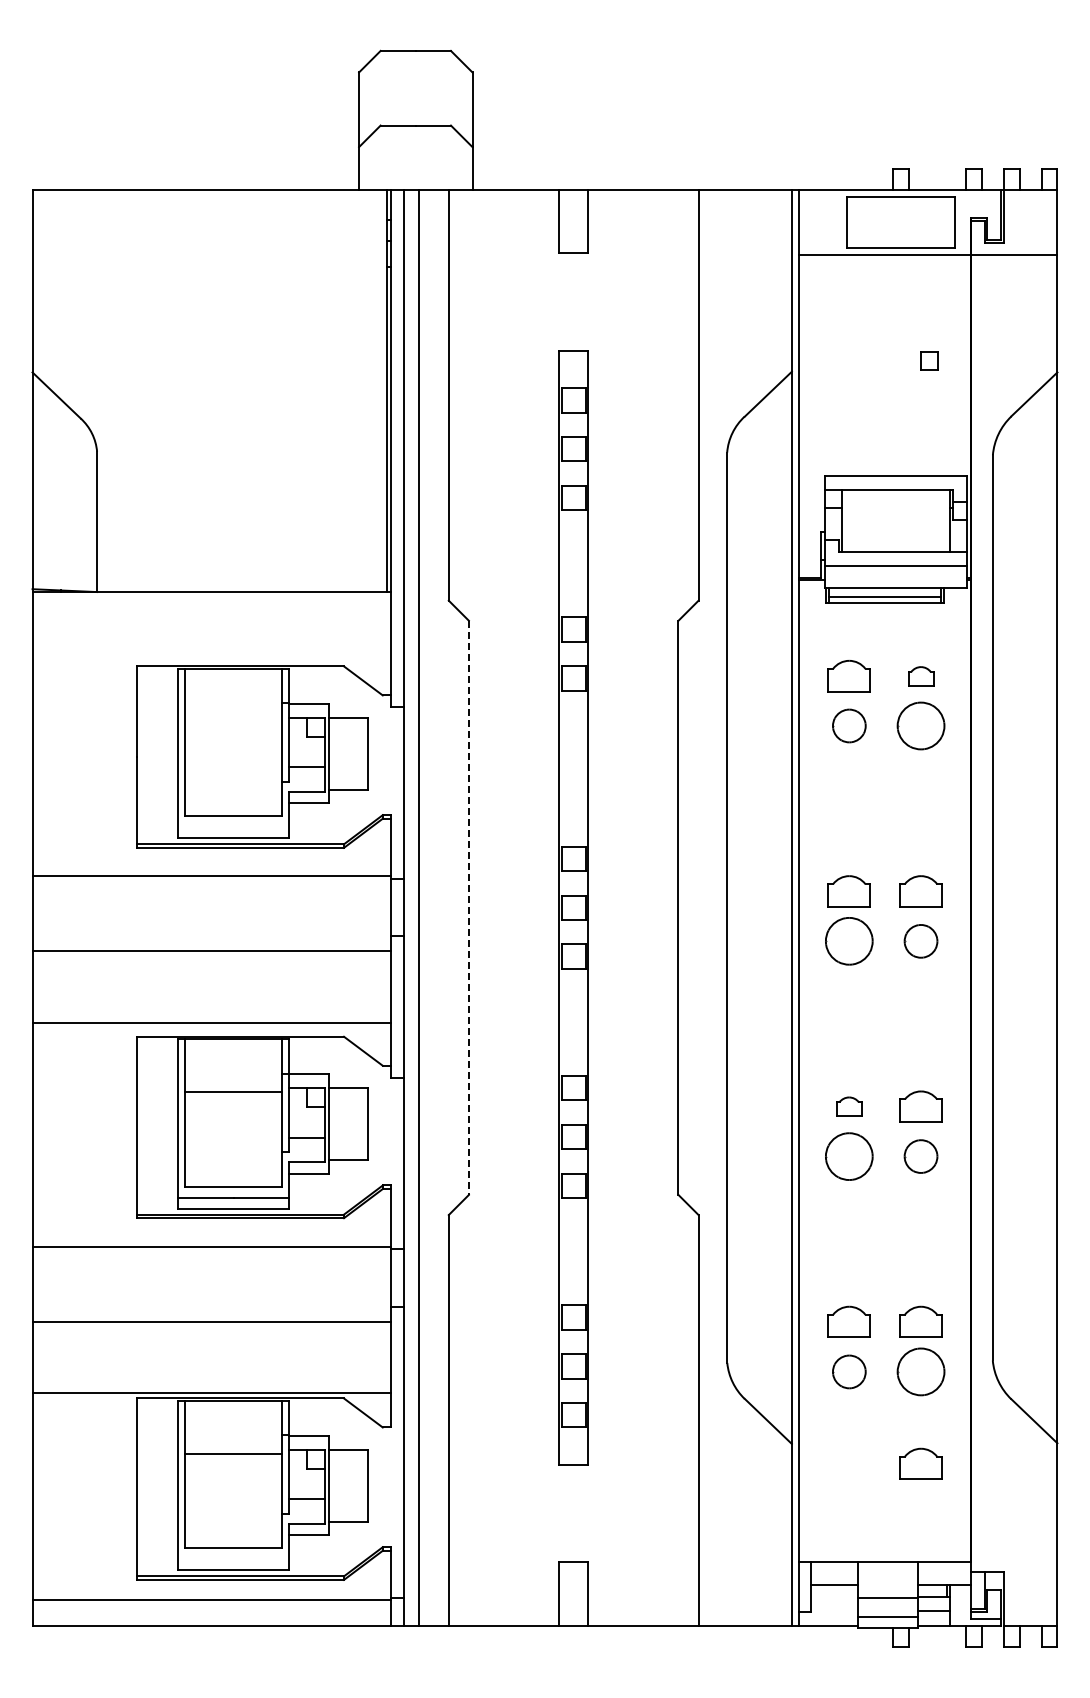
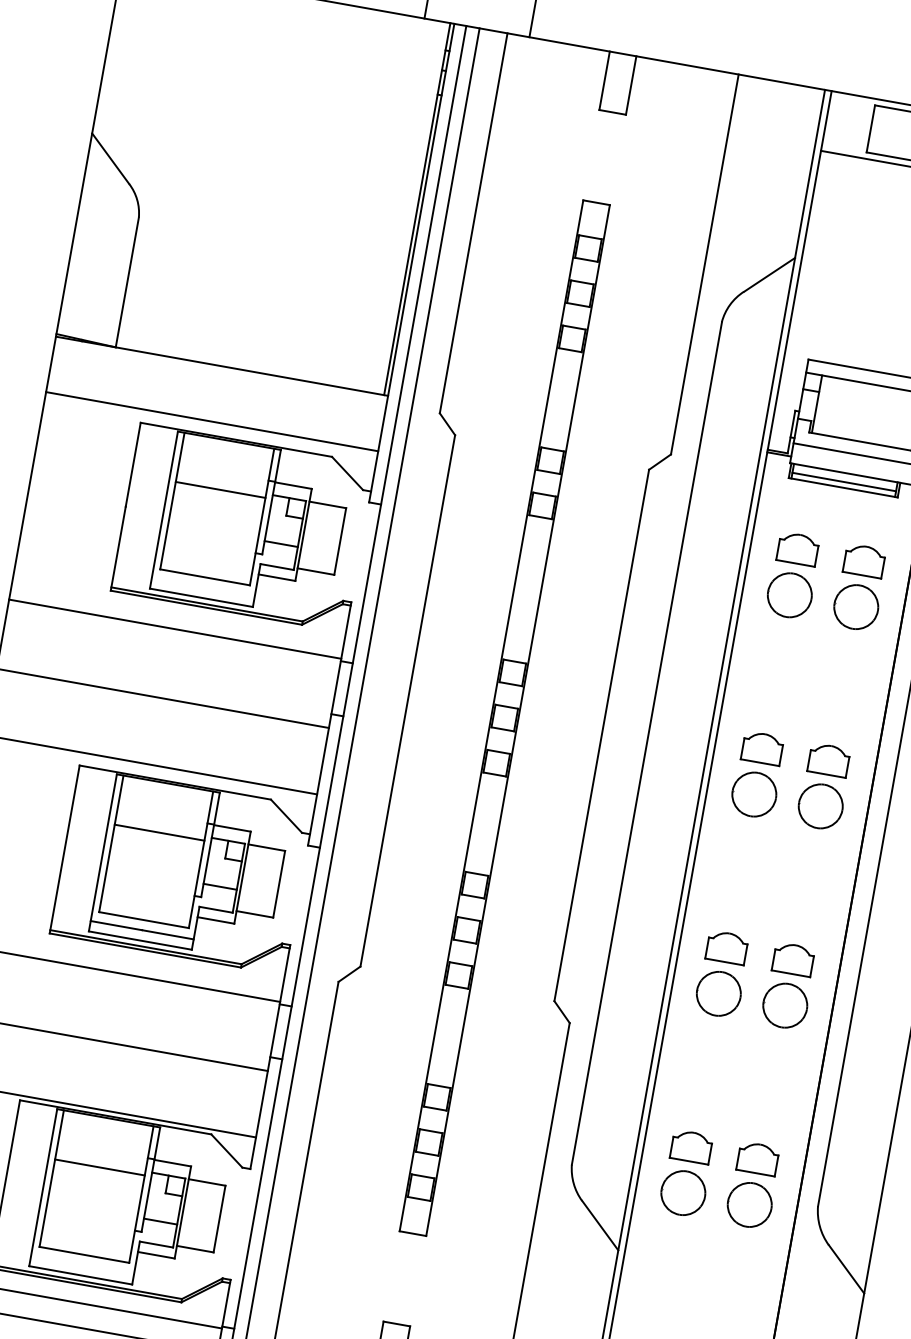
line: (211, 651) -> (211, 421), added
part: (920, 676) -> (863, 561), size x1.67
line: (233, 721) -> (220, 489), added
part: (849, 725) -> (790, 594), size x1.43
line: (468, 908) -> (407, 701), dashed -> solid
part: (920, 941) -> (820, 806), size x1.43
part: (848, 1106) -> (726, 947), size x1.67
part: (920, 1156) -> (784, 1005), size x1.43
part: (849, 1371) -> (683, 1192), size x1.43
part: (920, 1463) -> (734, 1289), removed

